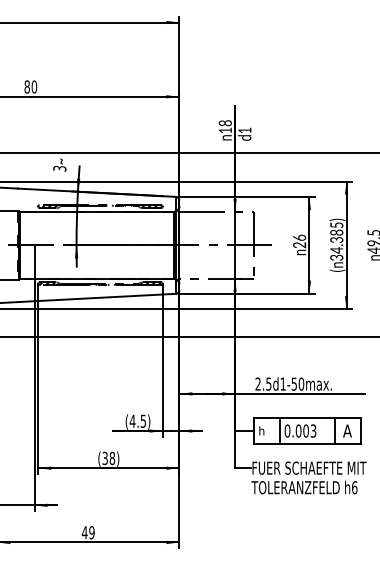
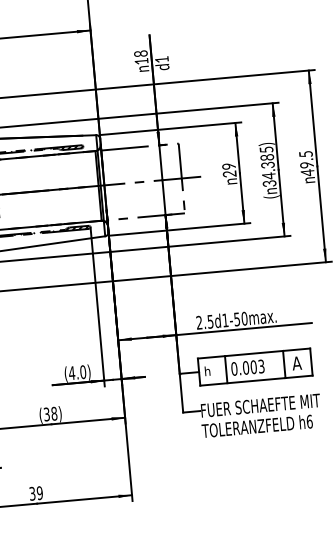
text: (299, 237) -> (228, 166), 26 -> 29
text: (143, 420) -> (83, 371), (4.5) -> (4.0)
text: (84, 532) -> (32, 493), 49 -> 39

